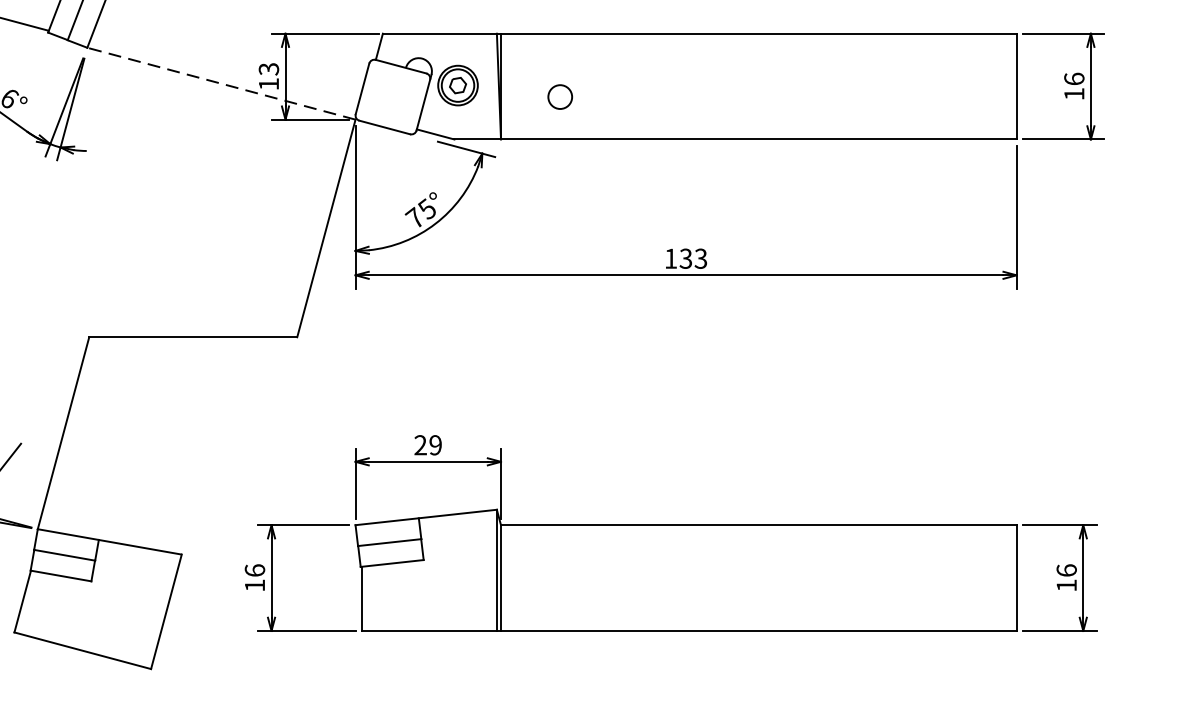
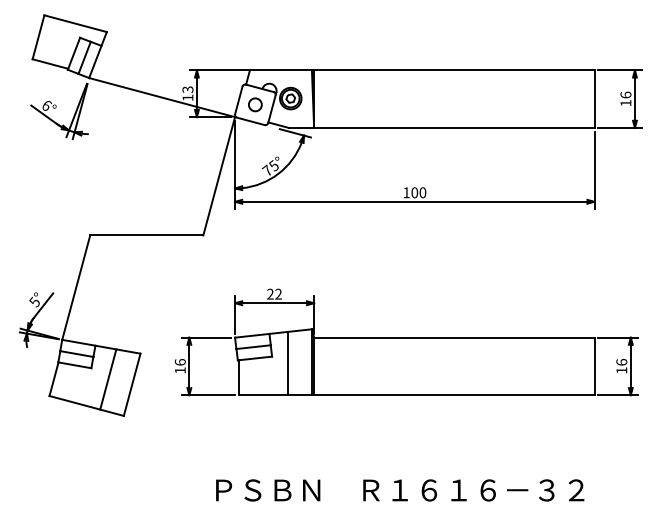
line: (222, 83) -> (162, 97), dashed -> solid
circle: (560, 96) -> (255, 104), moved
text: (692, 258) -> (418, 192), 133 -> 100
text: (435, 445) -> (278, 294), 29 -> 22
line: (453, 572) -> (288, 363), added
line: (122, 602) -> (108, 379), added

